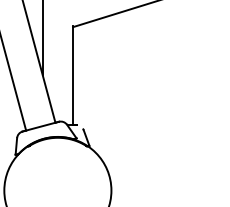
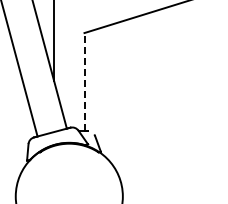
line: (73, 75) -> (84, 81), solid -> dashed

